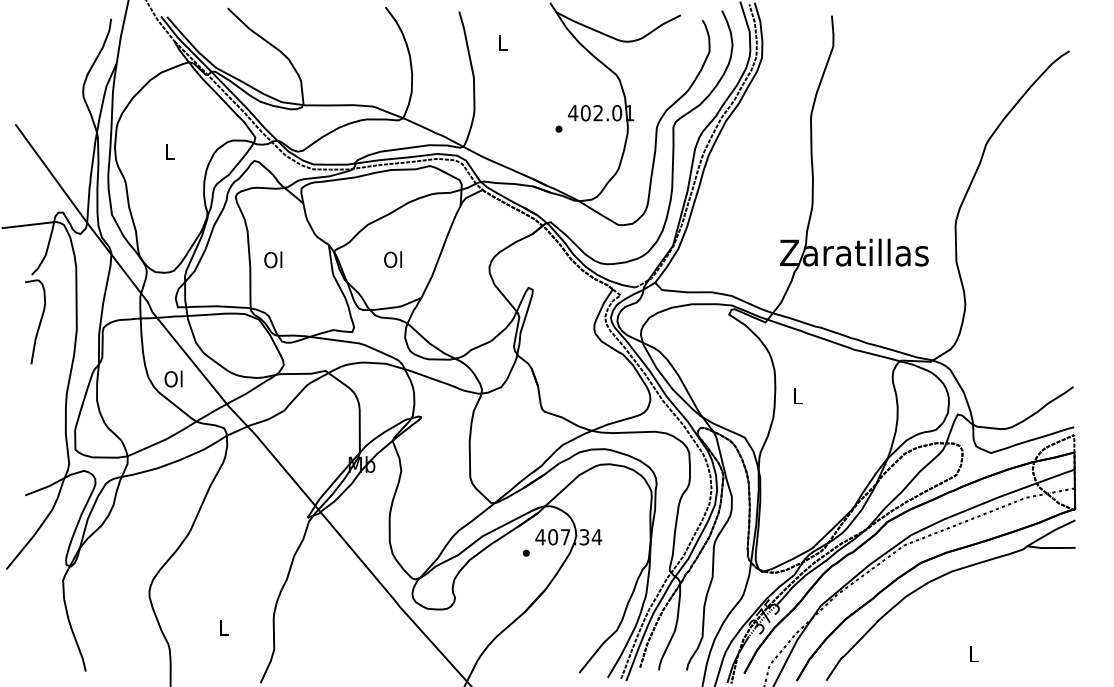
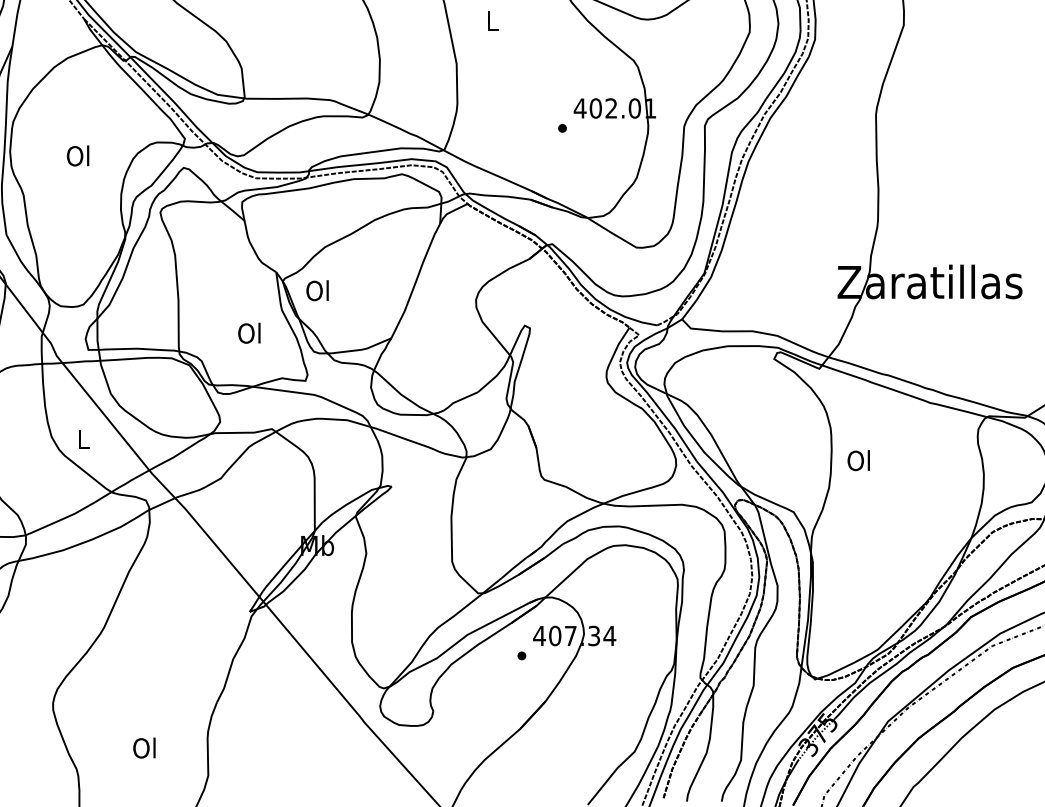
text: (169, 151) -> (78, 156), L -> Ol
text: (273, 259) -> (249, 332), moved
text: (392, 259) -> (316, 290), moved
text: (173, 378) -> (82, 438), Ol -> L
text: (797, 395) -> (859, 459), L -> Ol
text: (222, 627) -> (143, 748), L -> Ol

